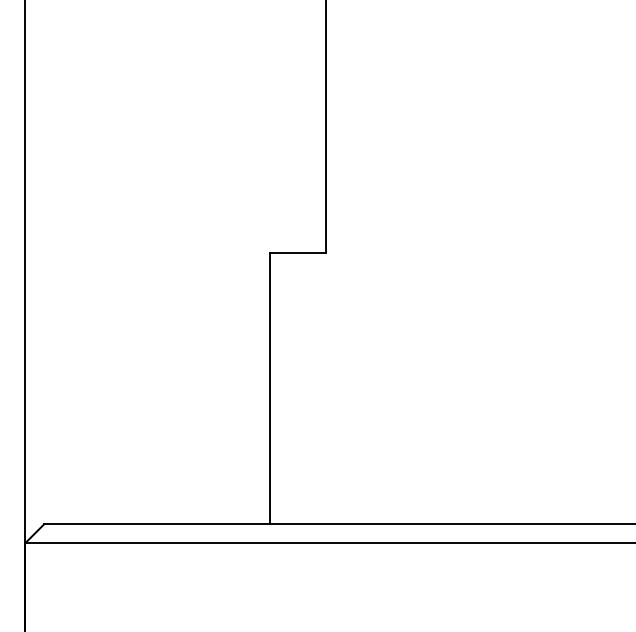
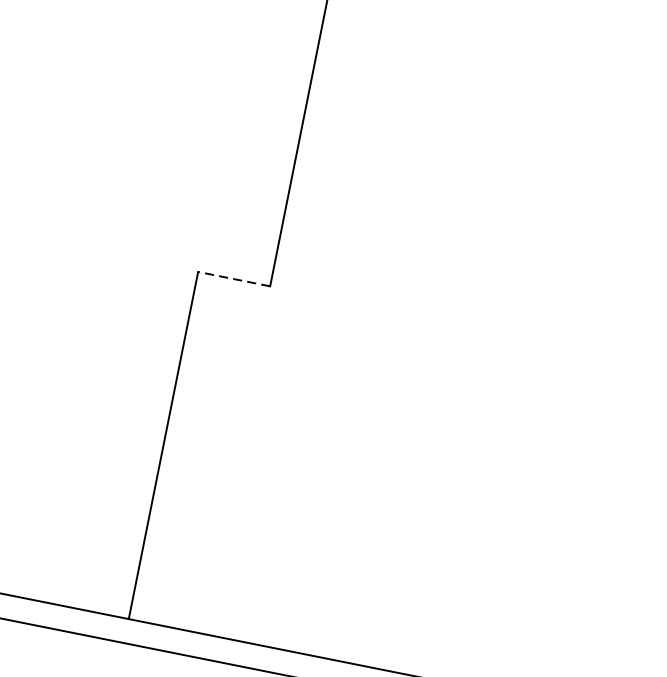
line: (297, 252) -> (233, 278), solid -> dashed

